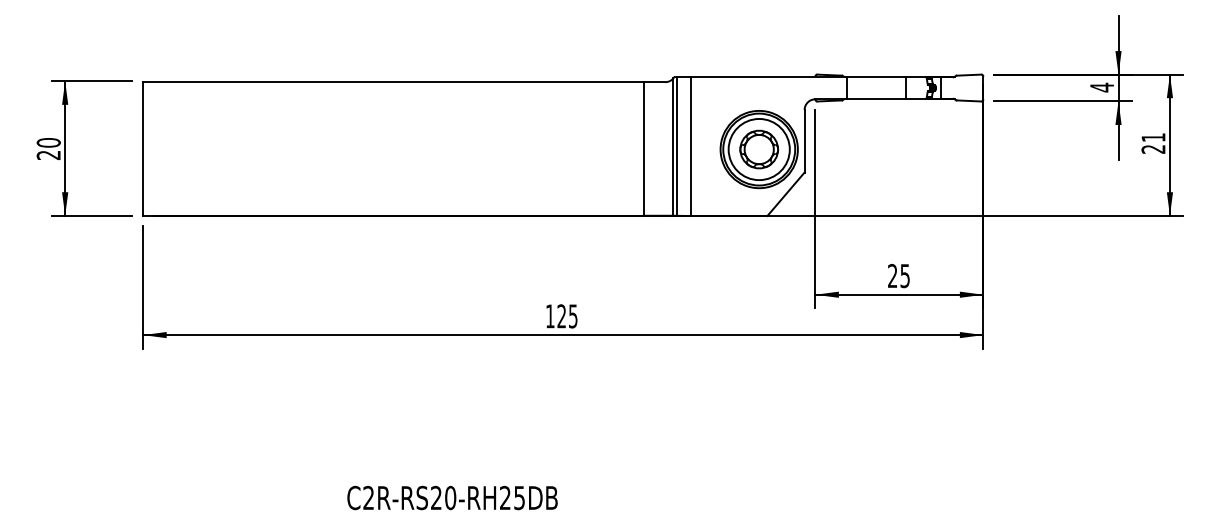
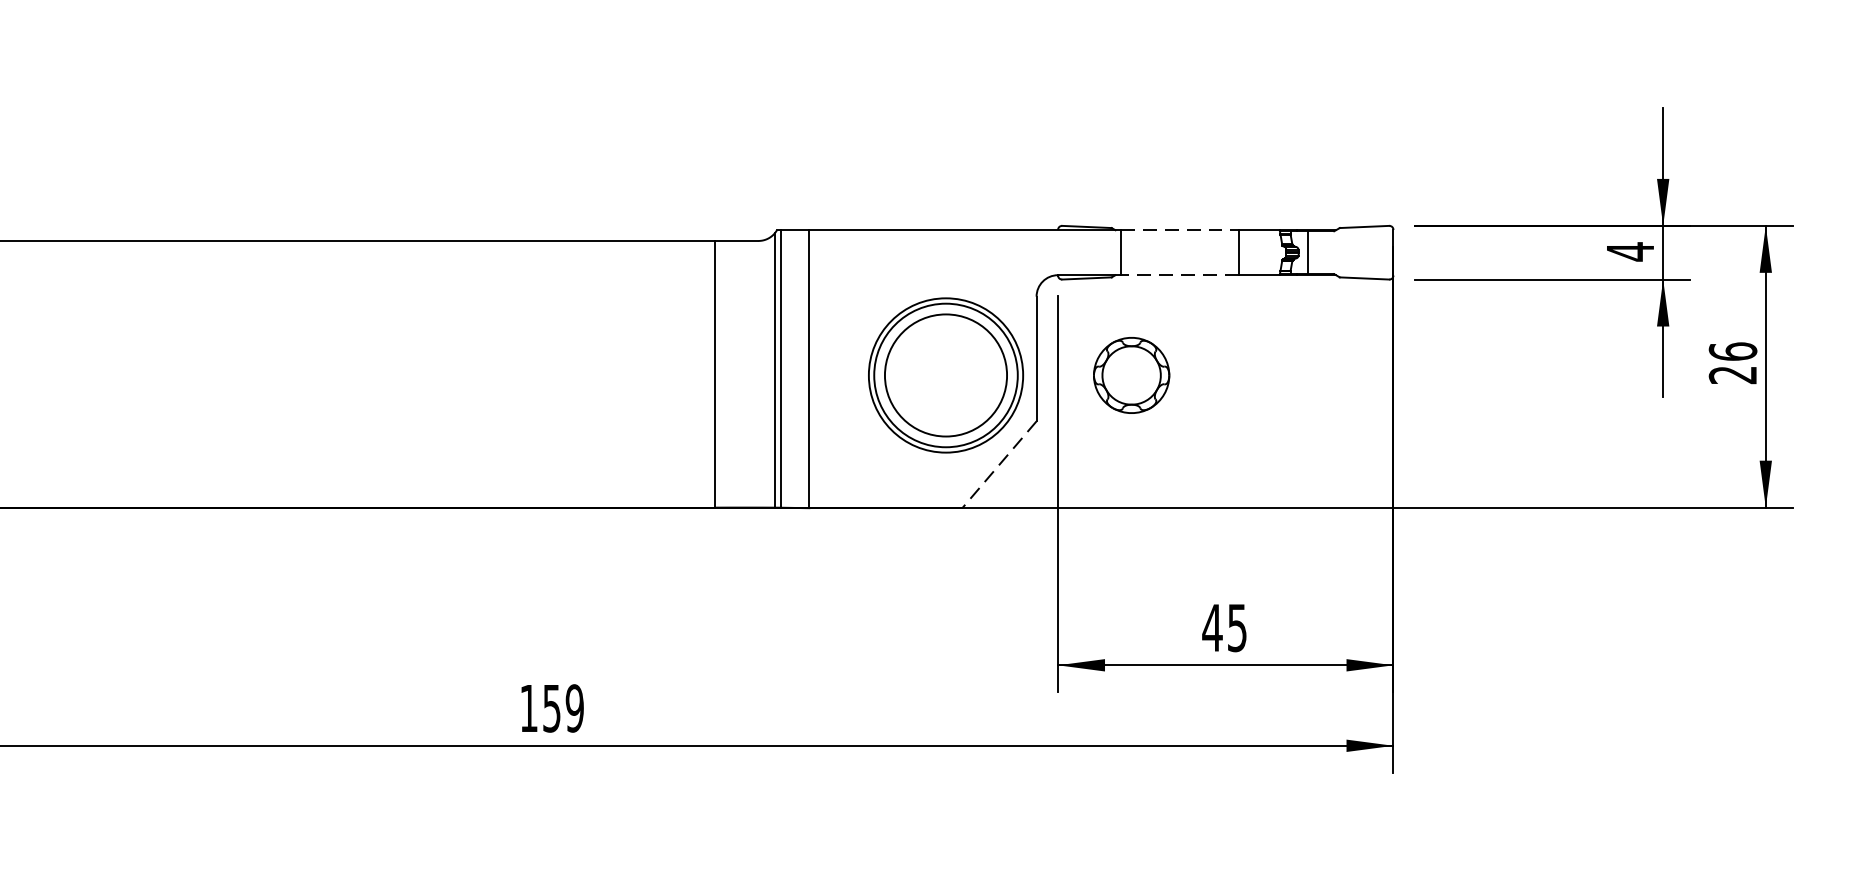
line: (876, 76) -> (1180, 229), solid -> dashed
line: (876, 99) -> (1180, 275), solid -> dashed
text: (1153, 137) -> (1732, 351), 21 -> 26
part: (759, 149) -> (1132, 375), moved
line: (786, 194) -> (1000, 465), solid -> dashed
text: (892, 275) -> (1212, 626), 25 -> 45
text: (567, 316) -> (563, 708), 125 -> 159

